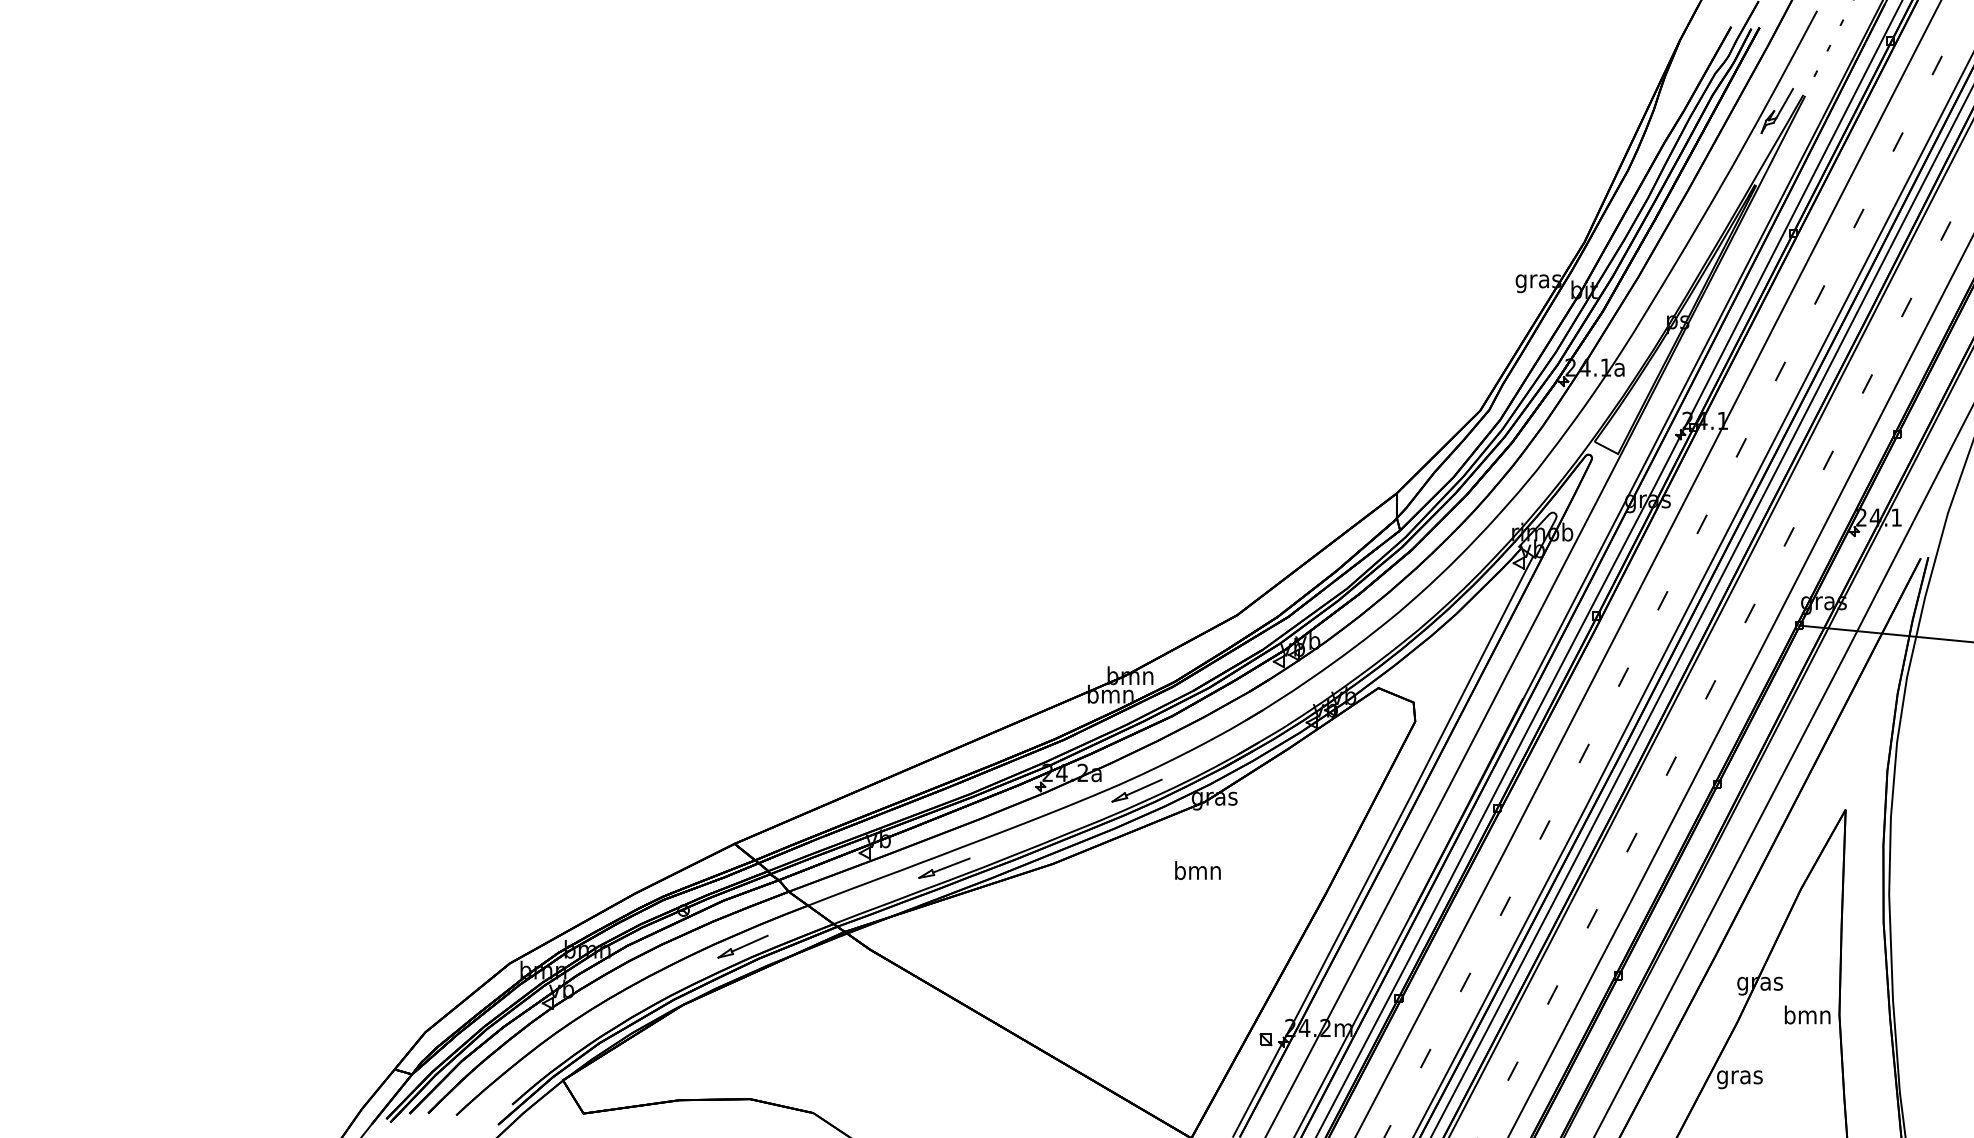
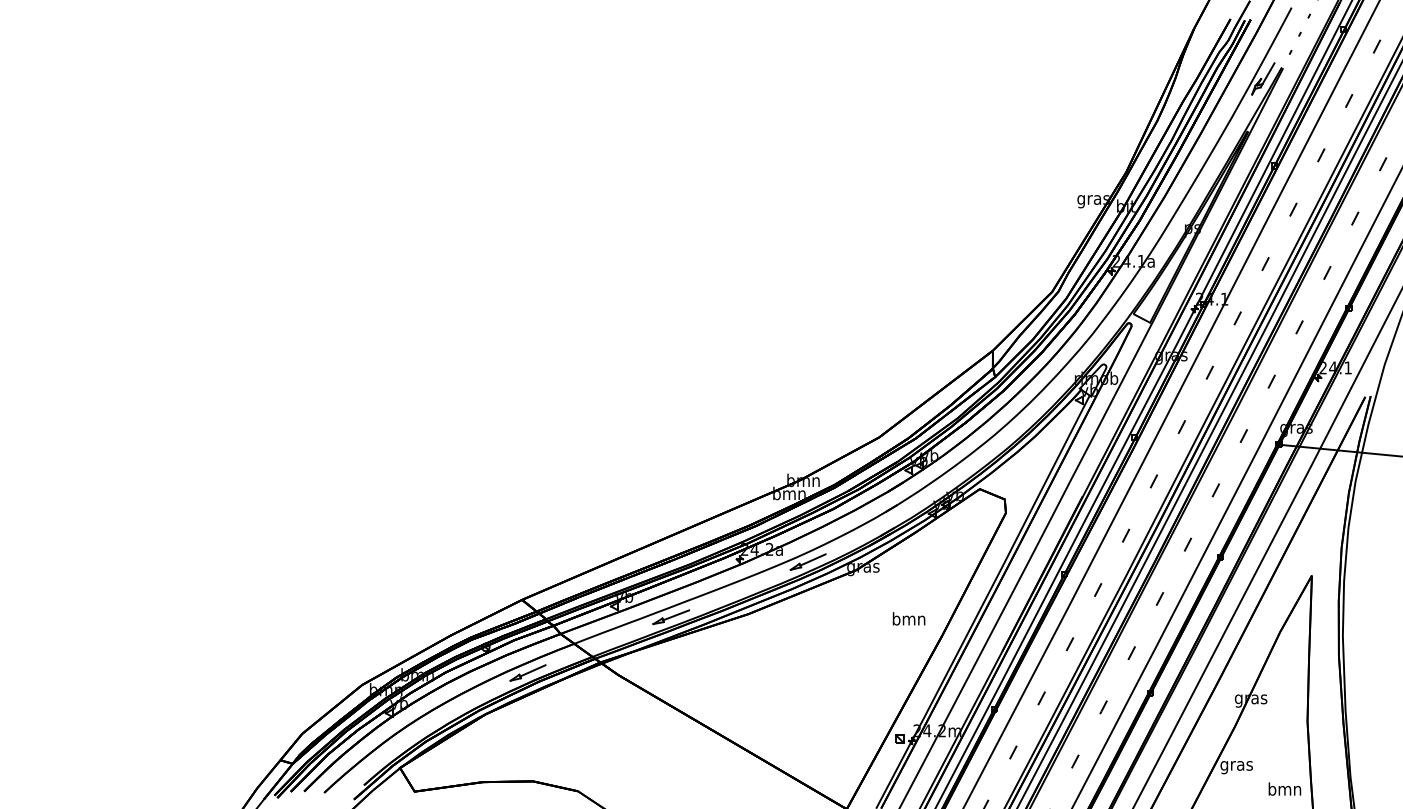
text: (1197, 870) -> (908, 618), moved
text: (1807, 1014) -> (1284, 788), moved

